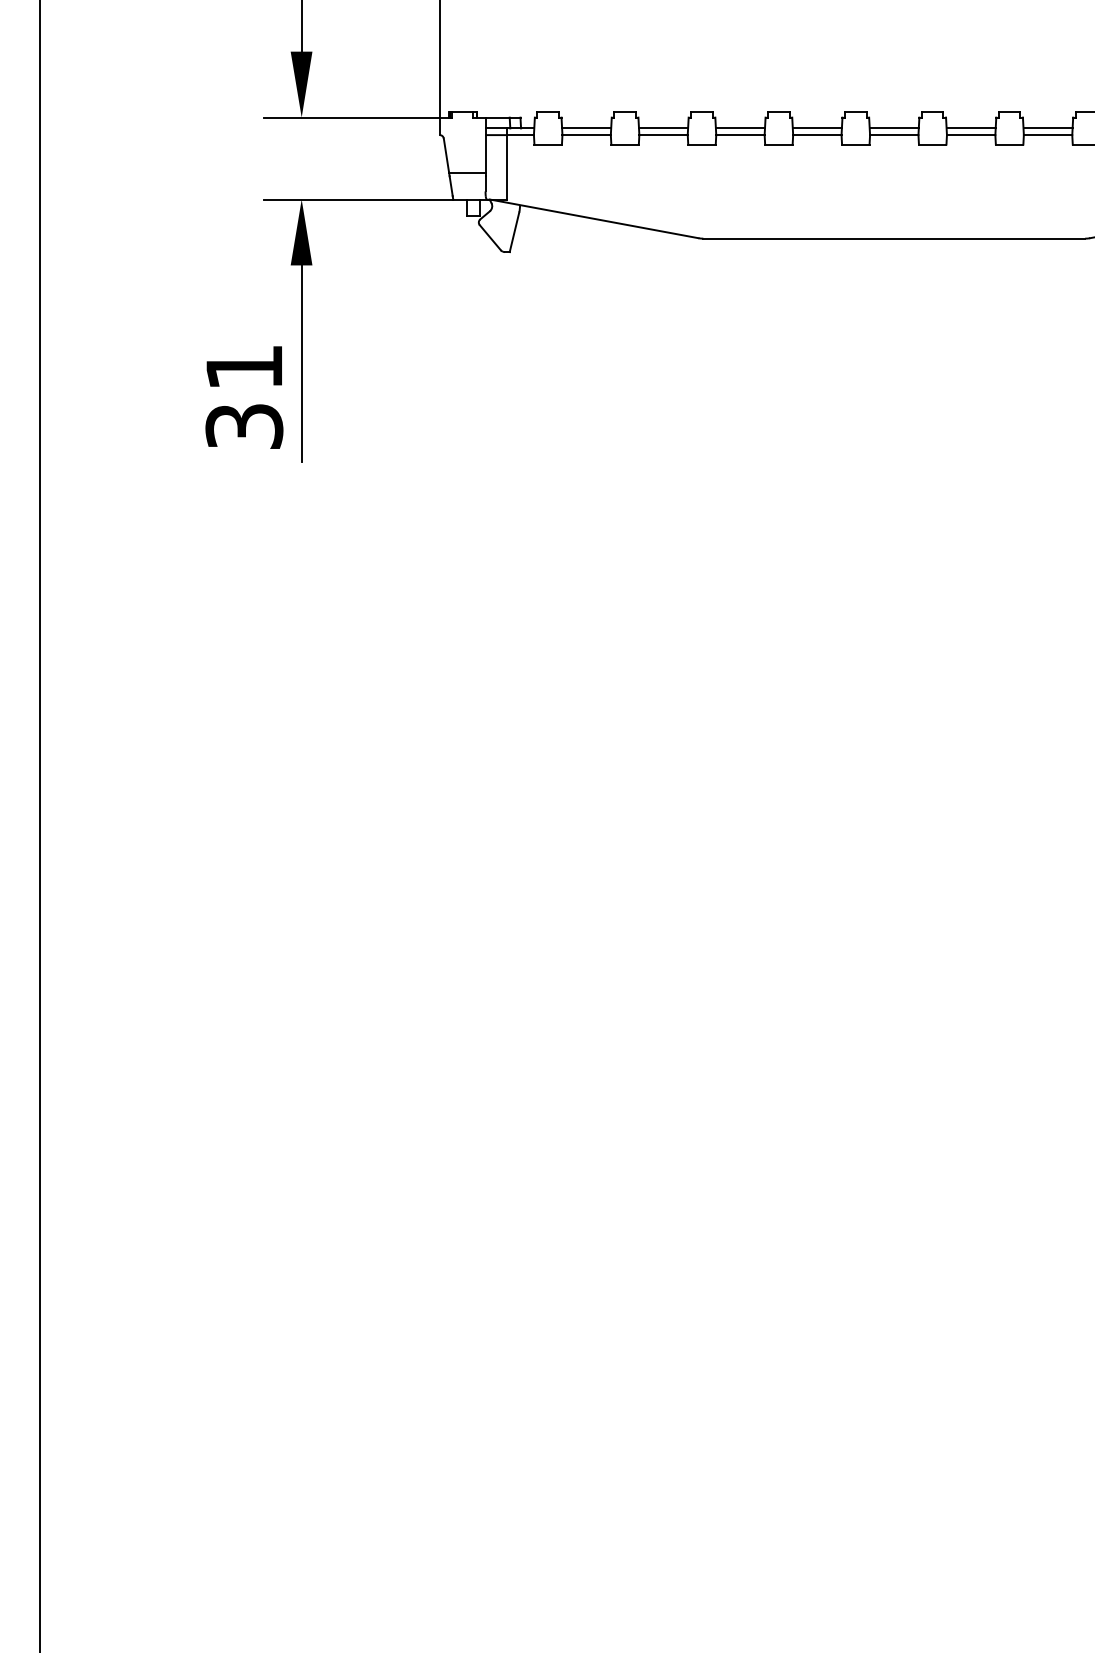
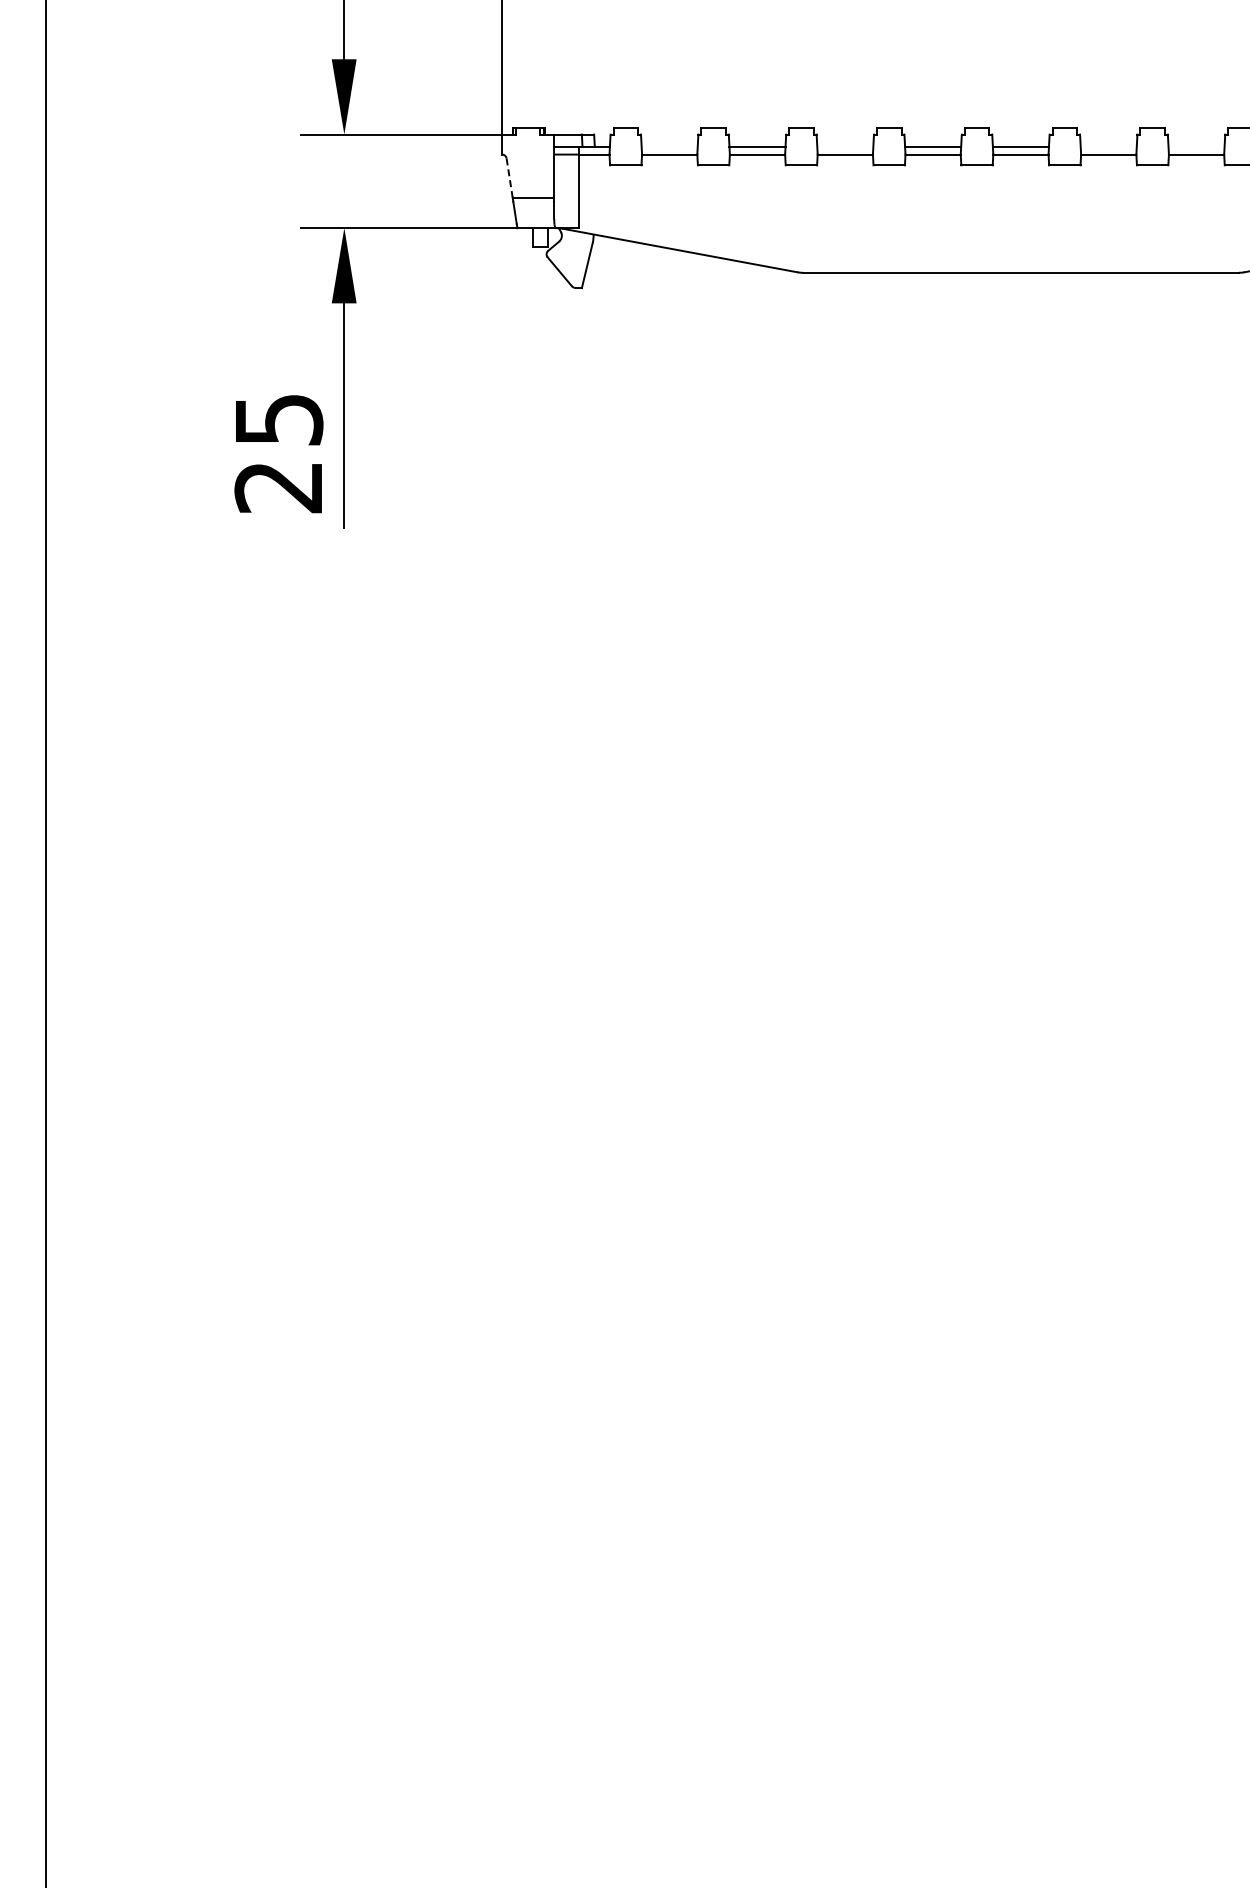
line: (586, 128) -> (669, 146), removed
line: (740, 128) -> (845, 146), removed
line: (970, 128) -> (1108, 146), removed
line: (1048, 128) -> (1196, 146), removed
line: (446, 156) -> (509, 178), solid -> dashed
text: (244, 397) -> (278, 454), 31 -> 25

